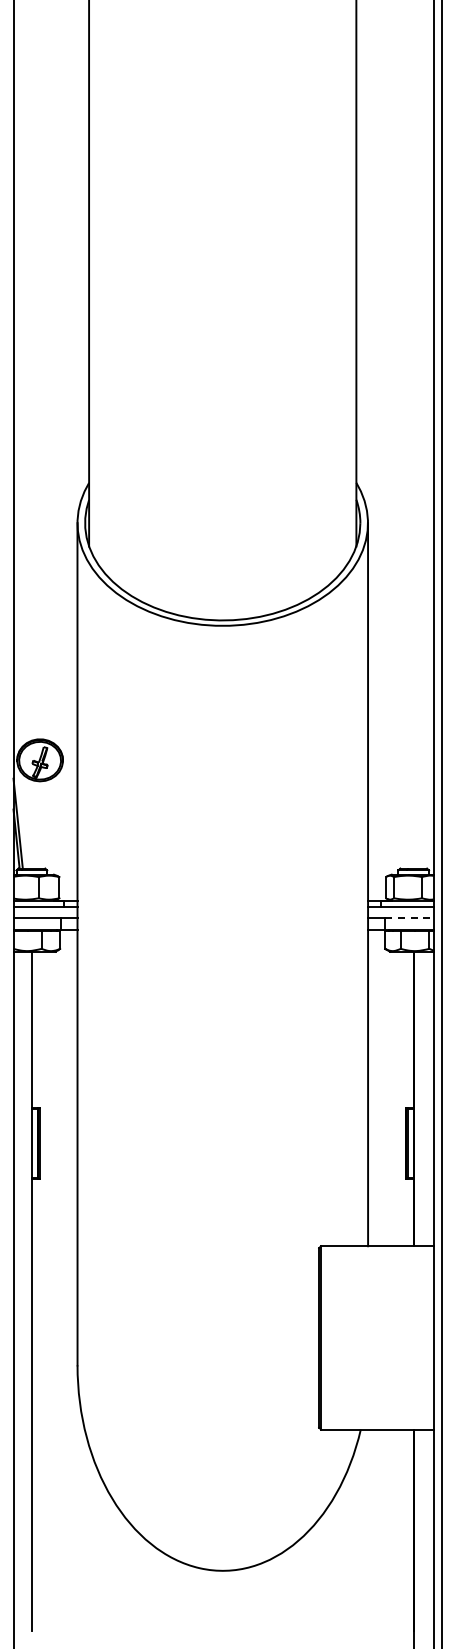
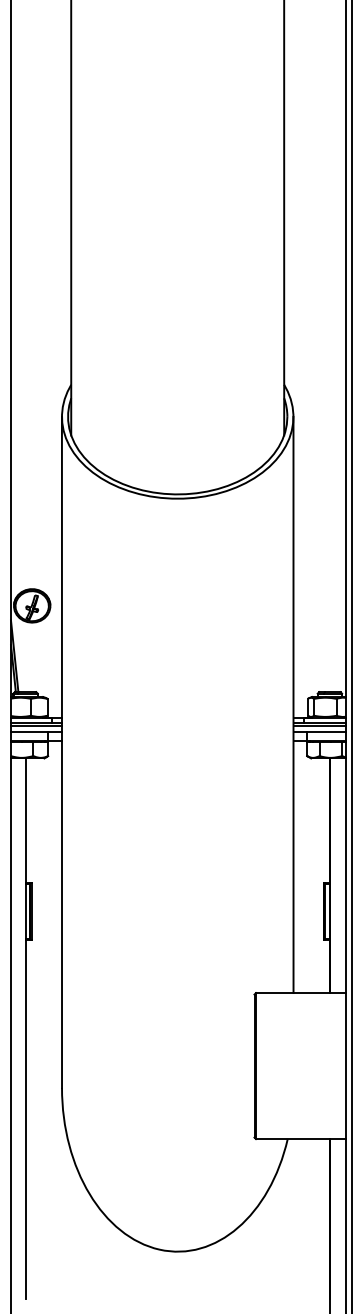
line: (45, 910) -> (36, 725), added
line: (400, 910) -> (319, 725), added
line: (409, 918) -> (326, 731), dashed -> solid

